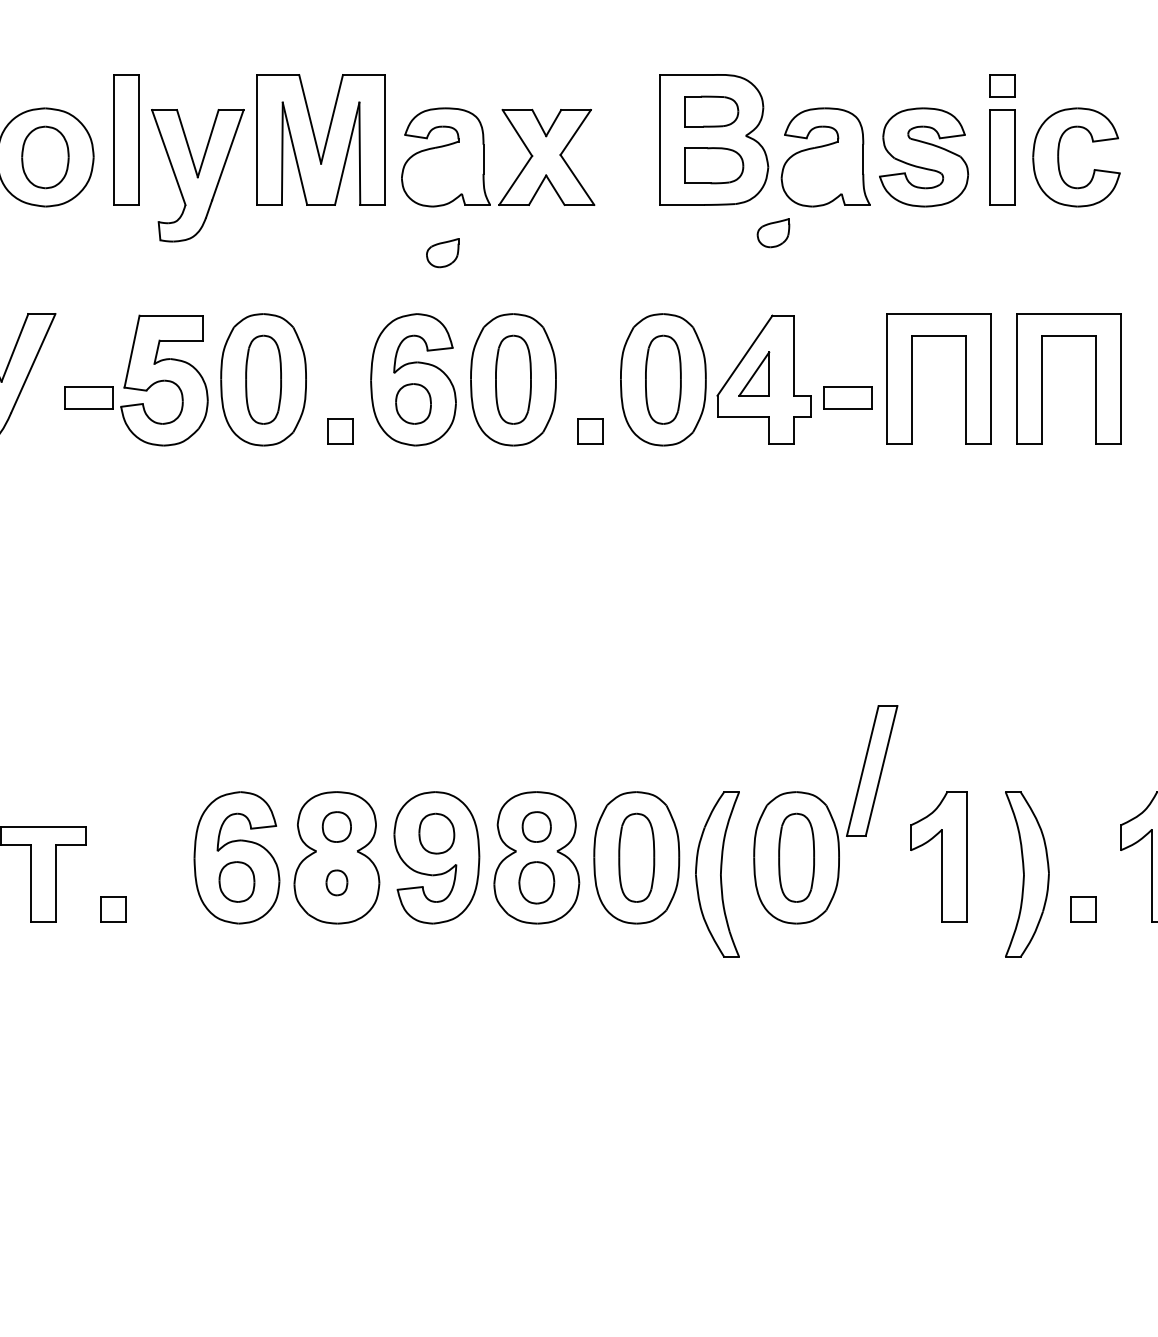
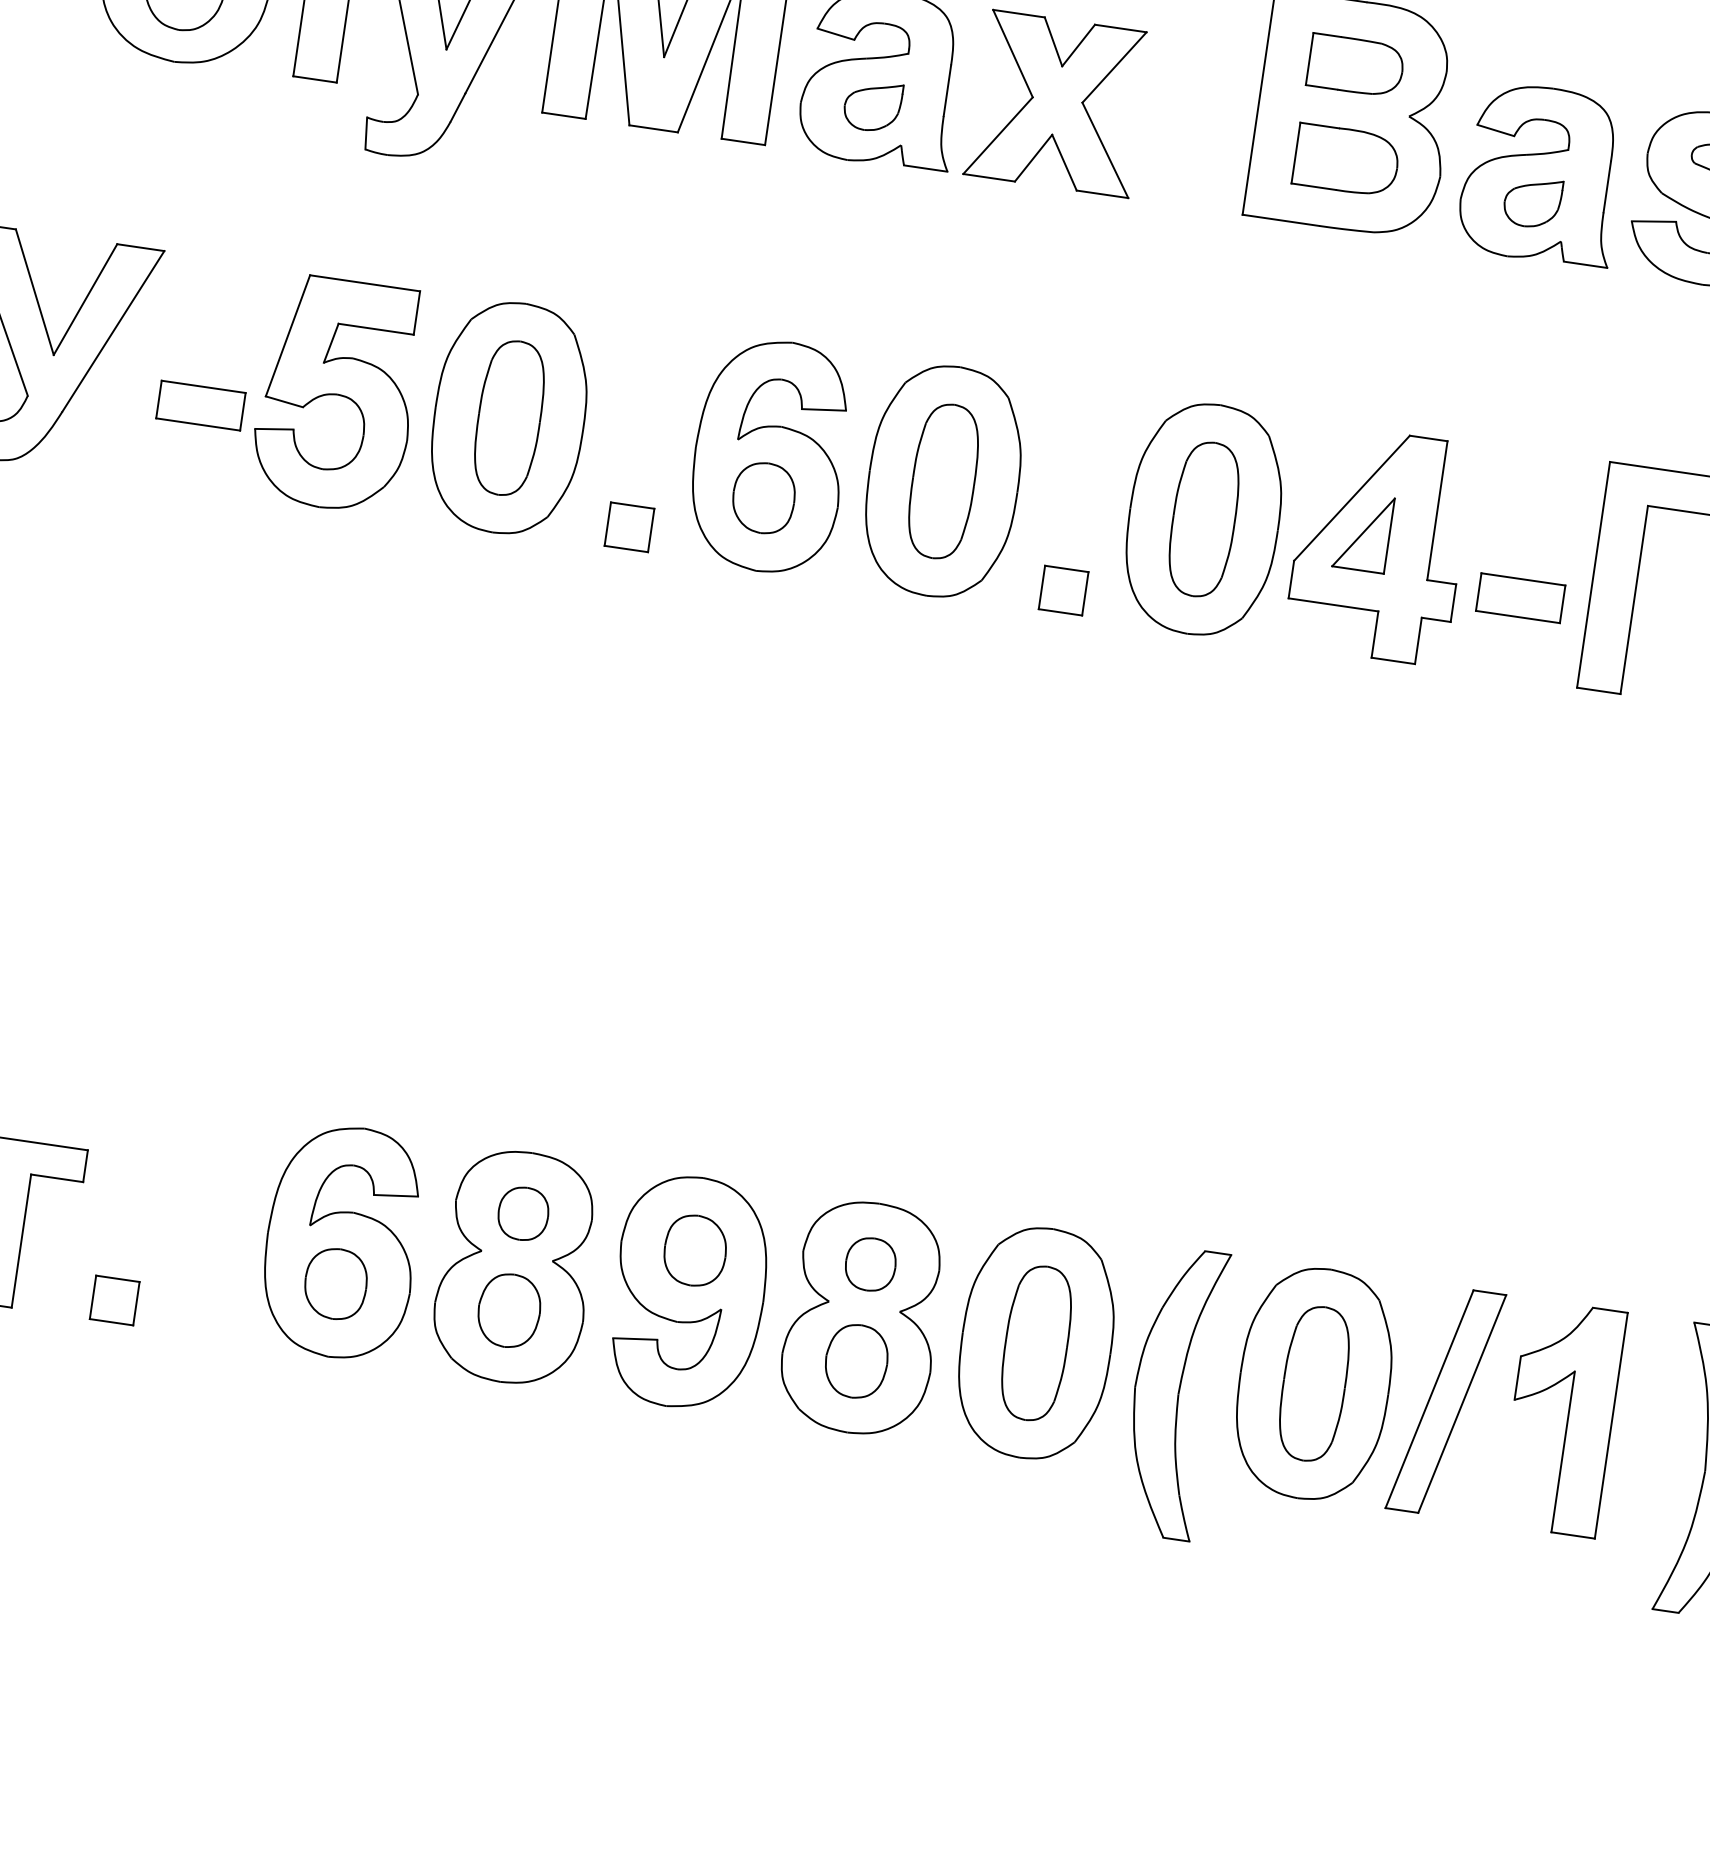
part: (773, 233) -> (1532, 203), moved
part: (442, 253) -> (872, 106), moved
part: (872, 770) -> (1446, 1400), moved
part: (336, 882) -> (508, 1310), size x1.67

